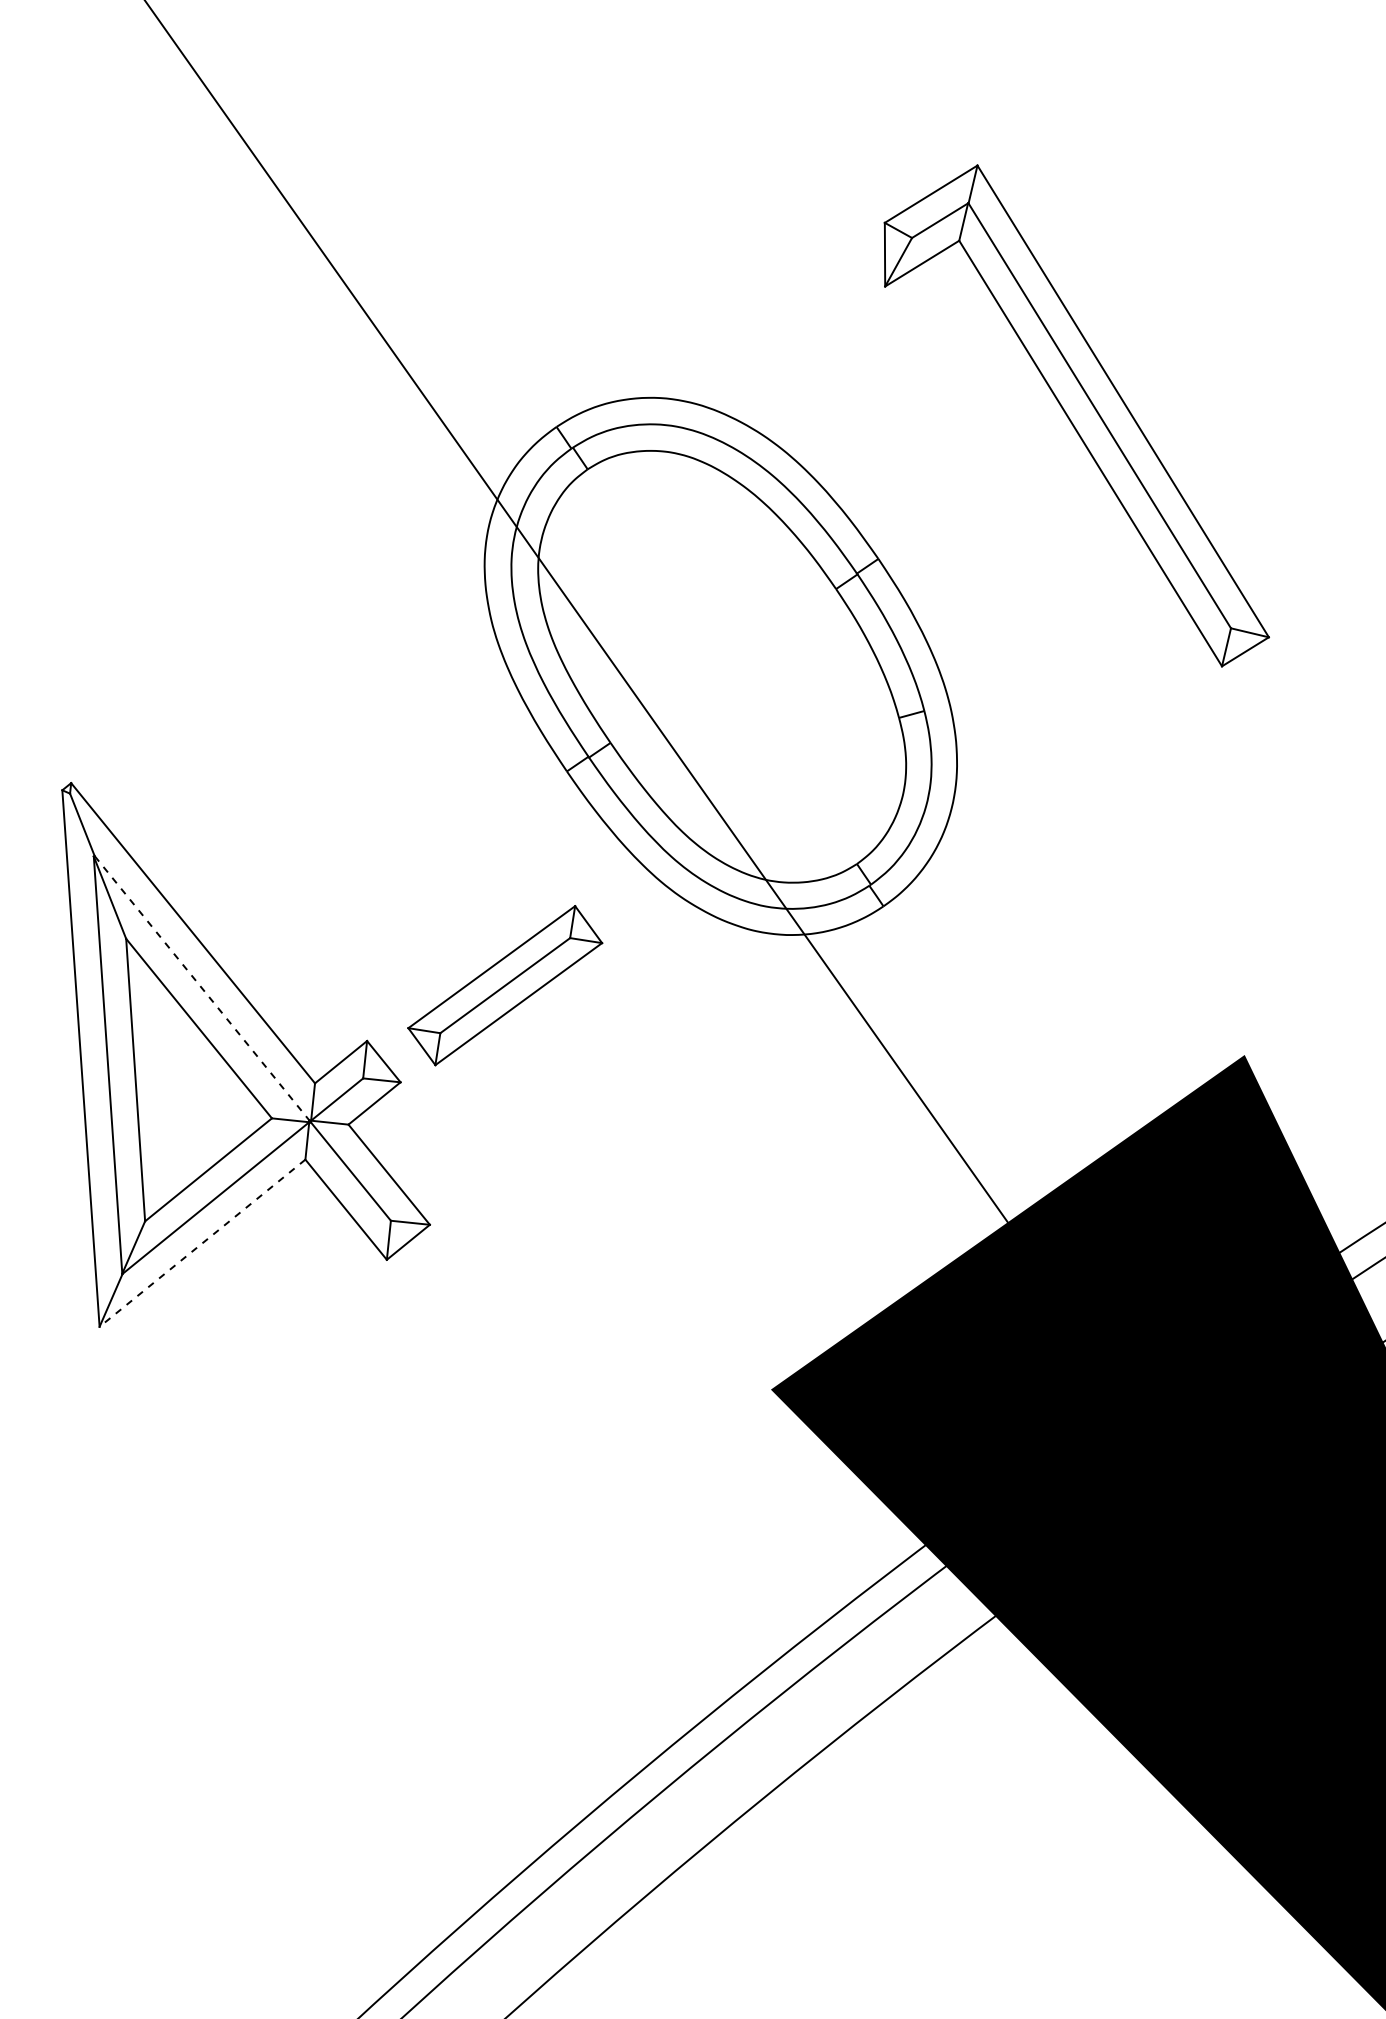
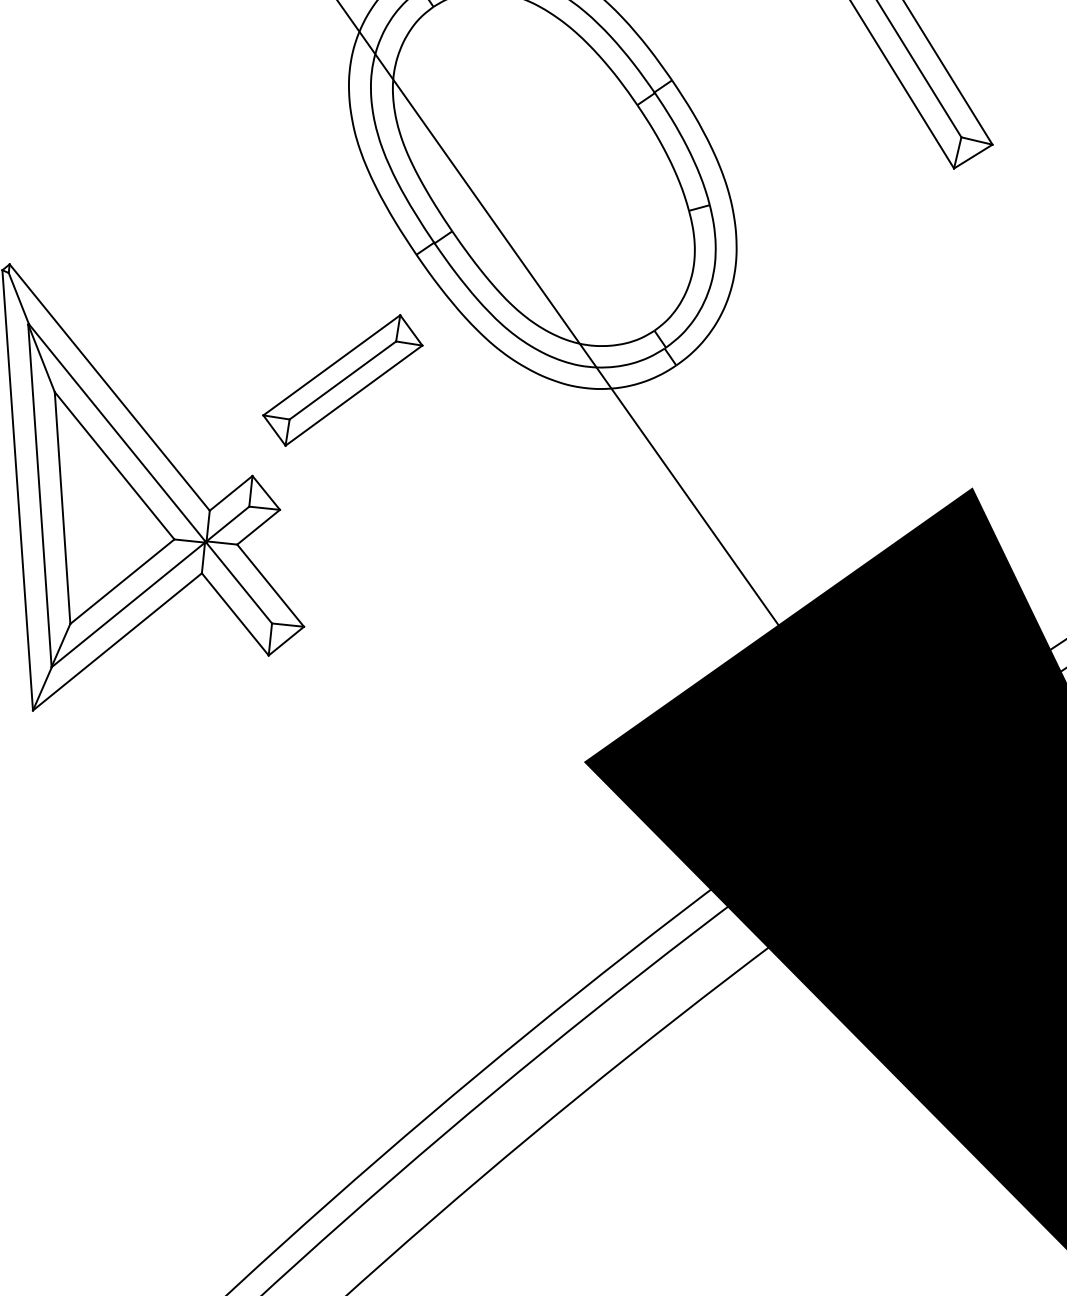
part: (505, 985) -> (343, 380), moved
line: (202, 988) -> (117, 432), dashed -> solid
line: (202, 1243) -> (117, 642), dashed -> solid

